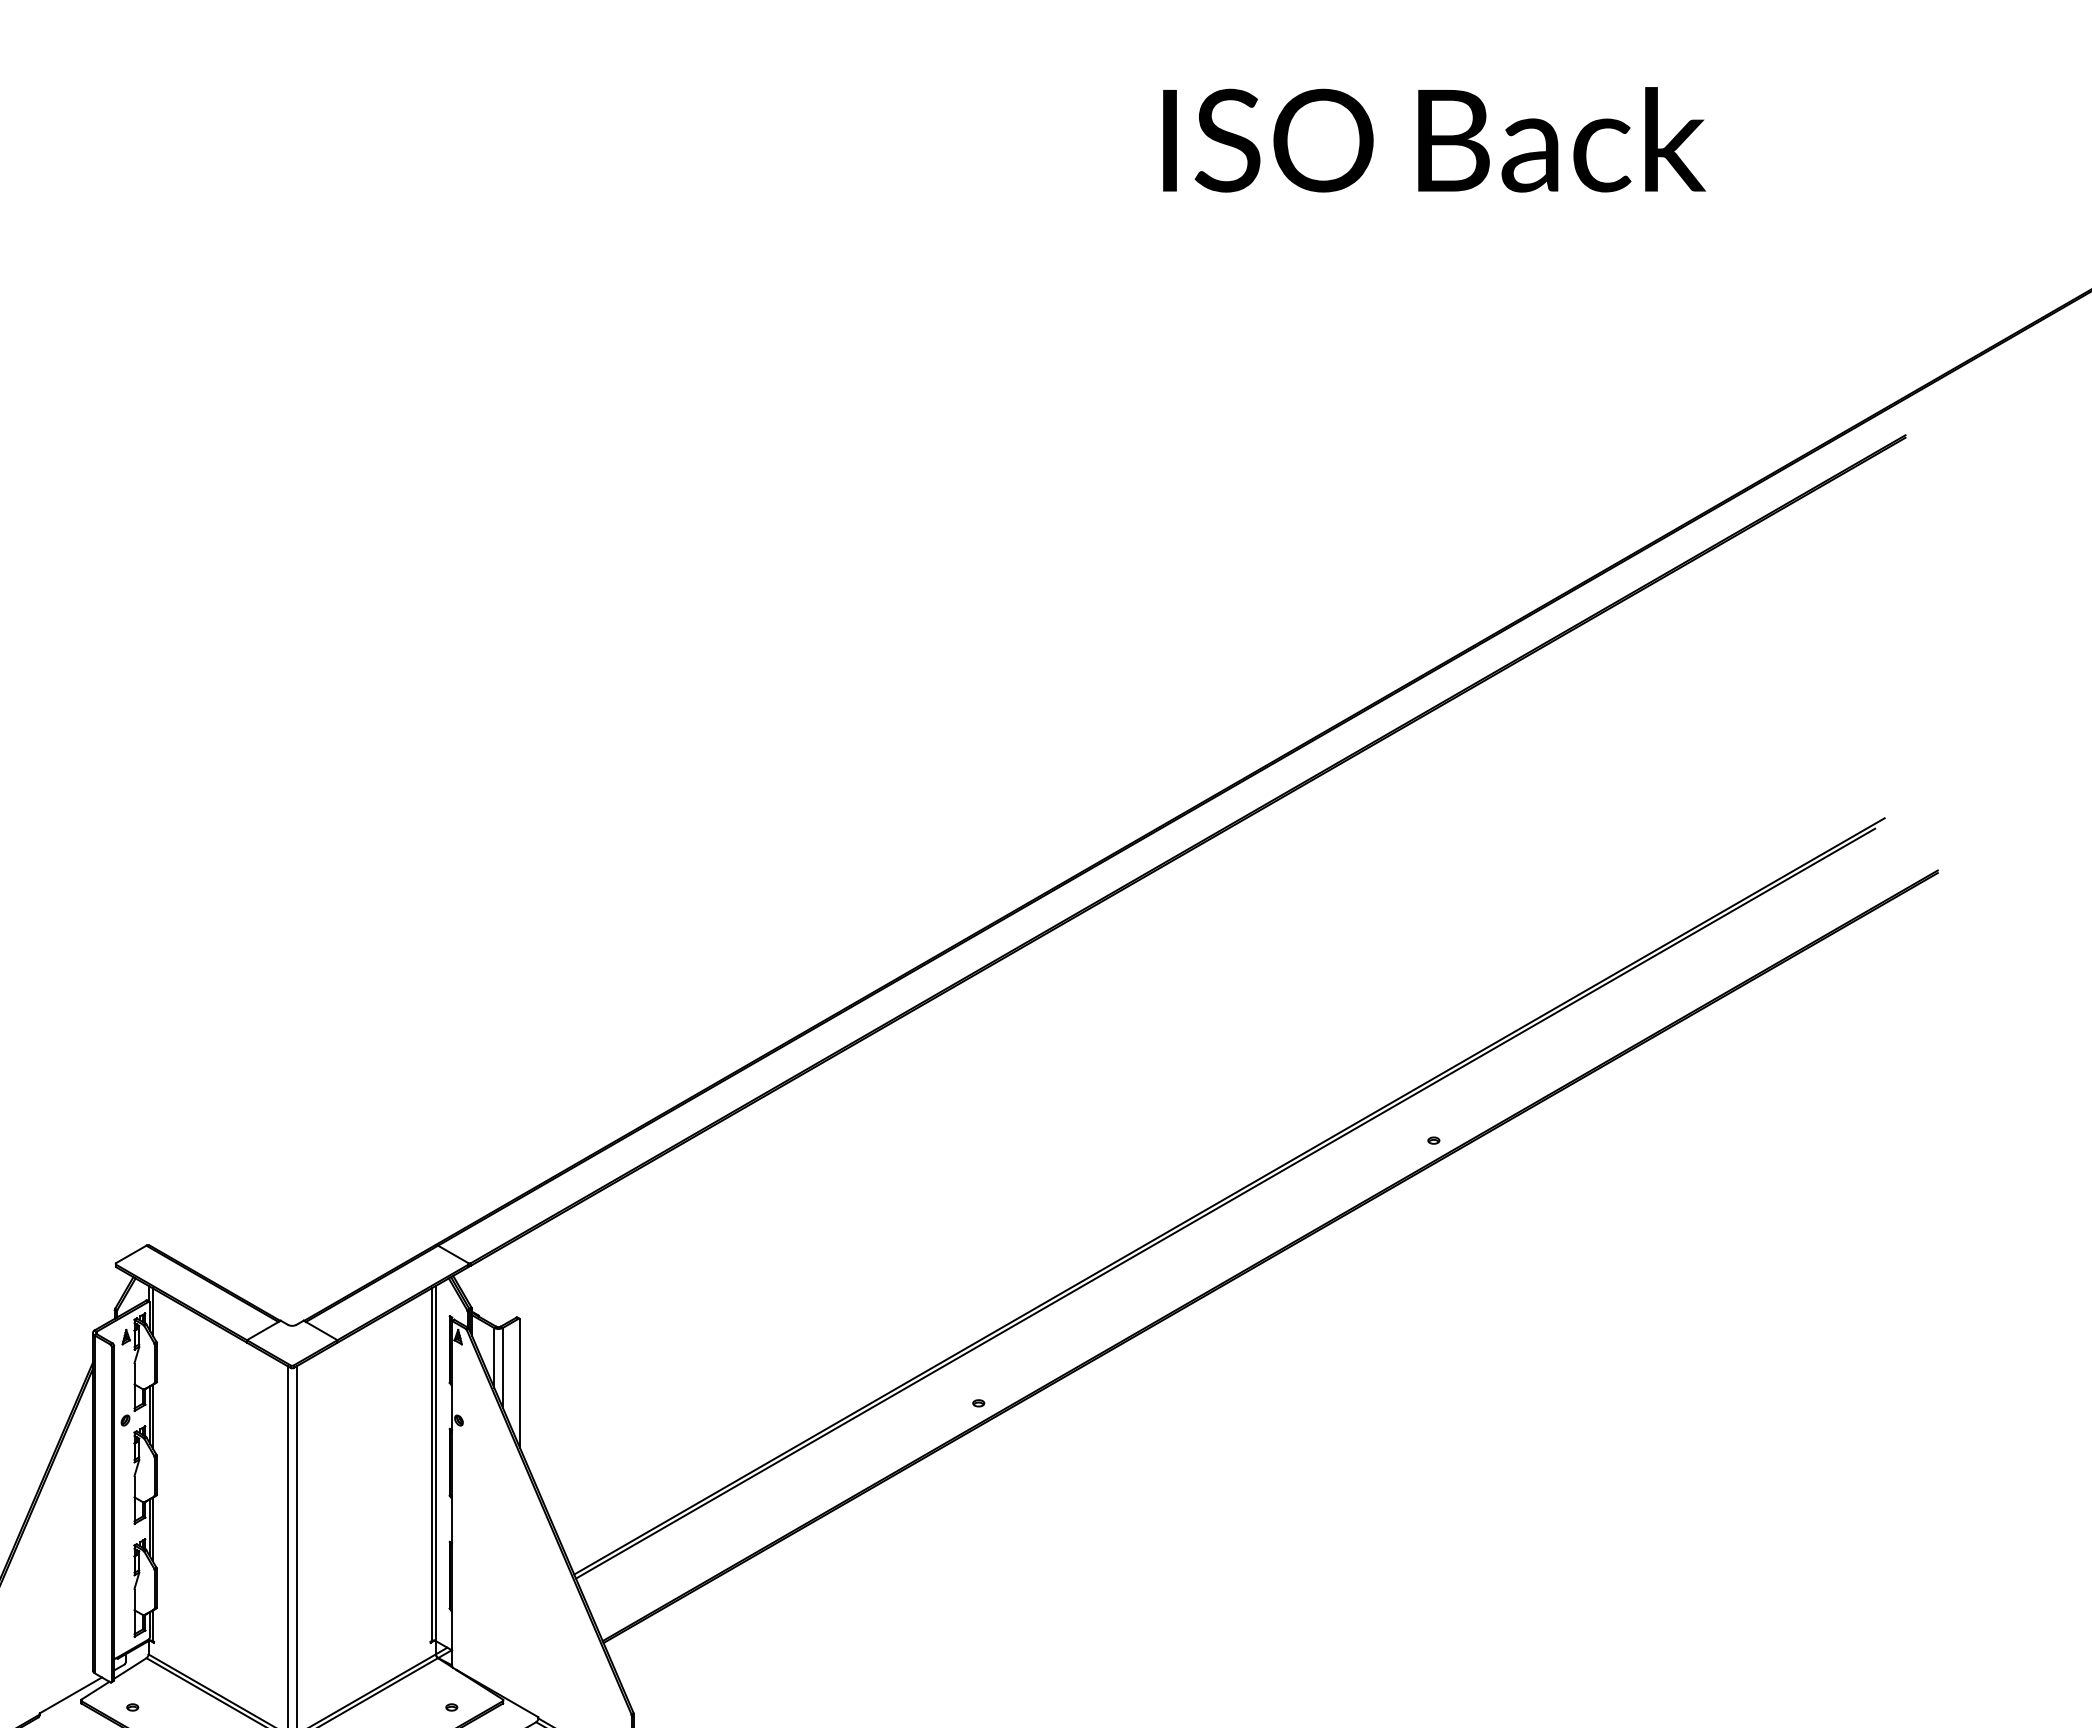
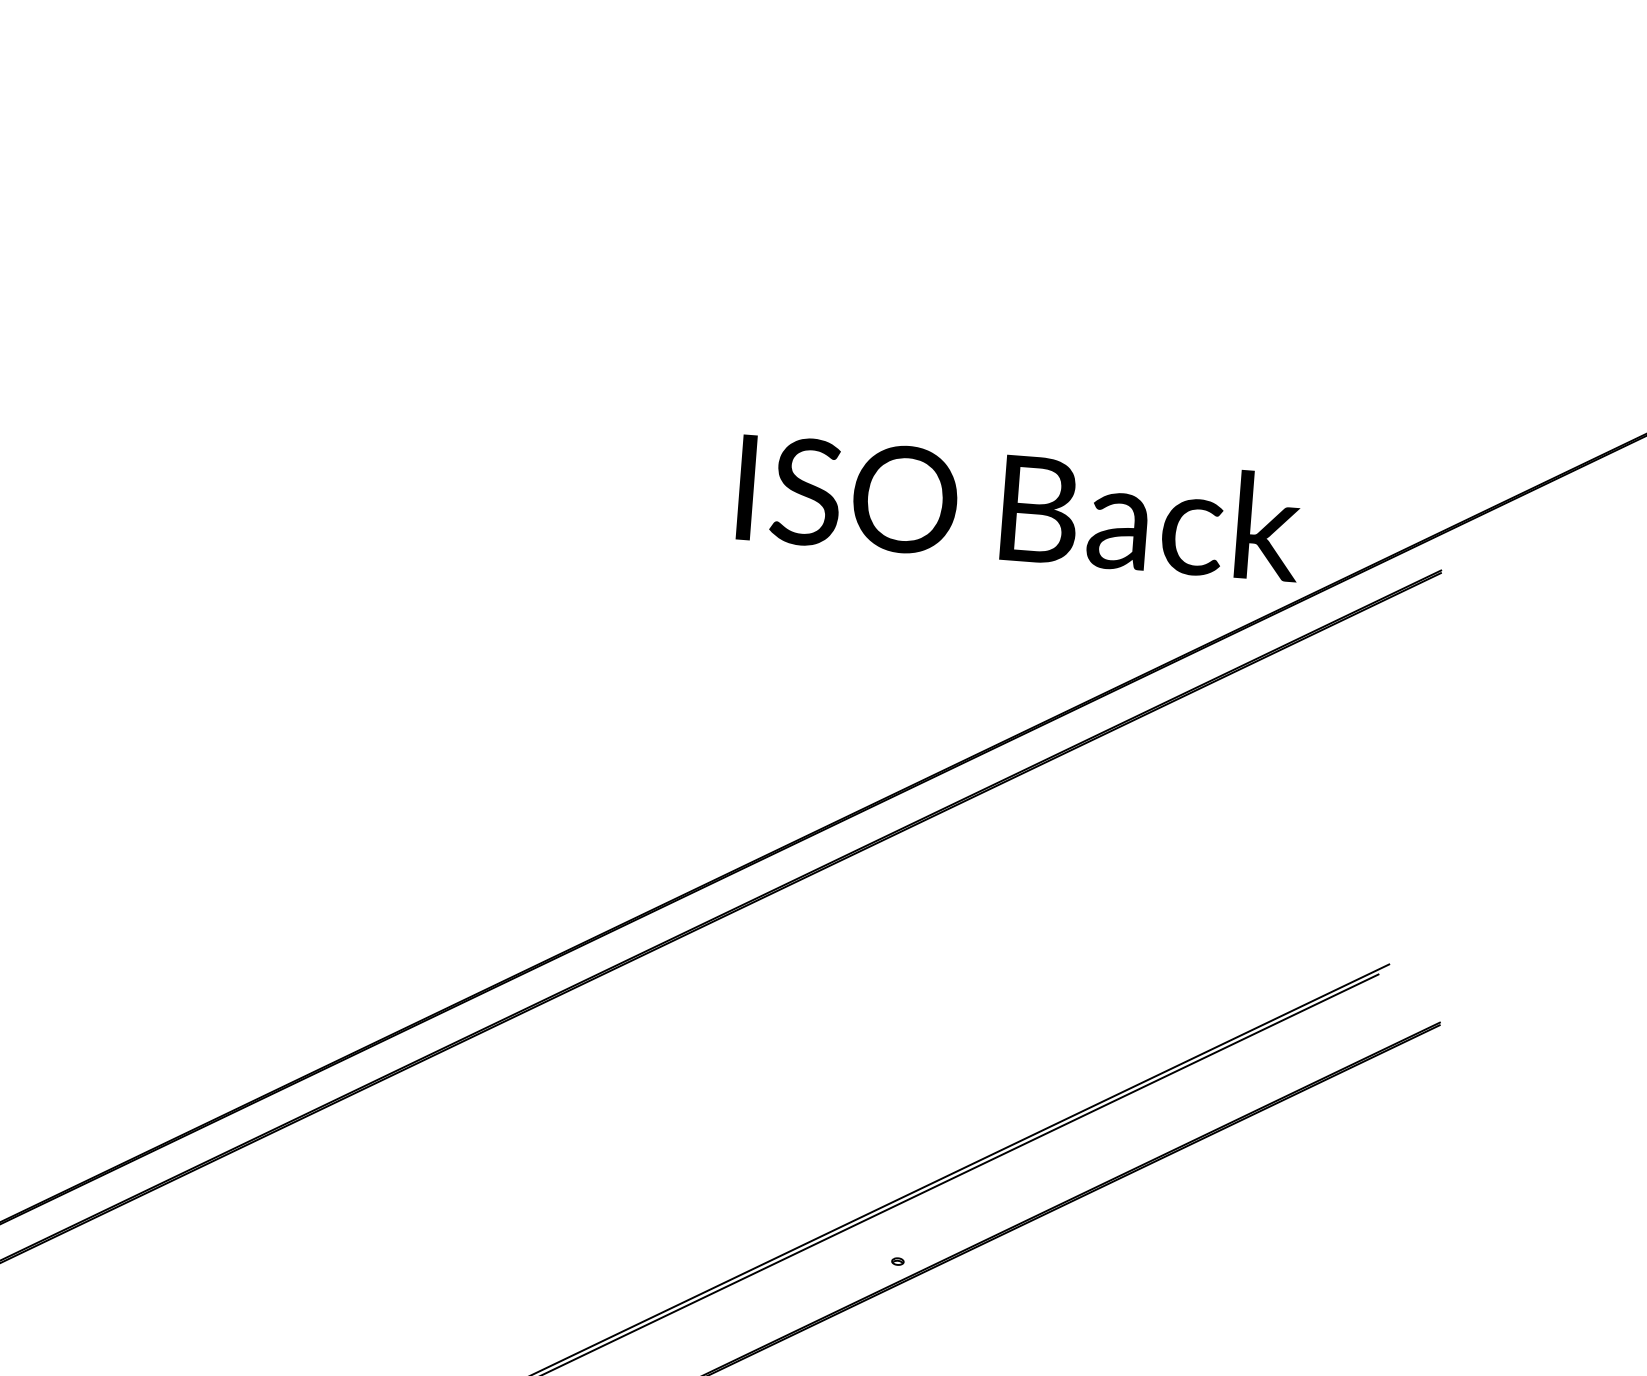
text: (1434, 139) -> (1019, 507), moved

